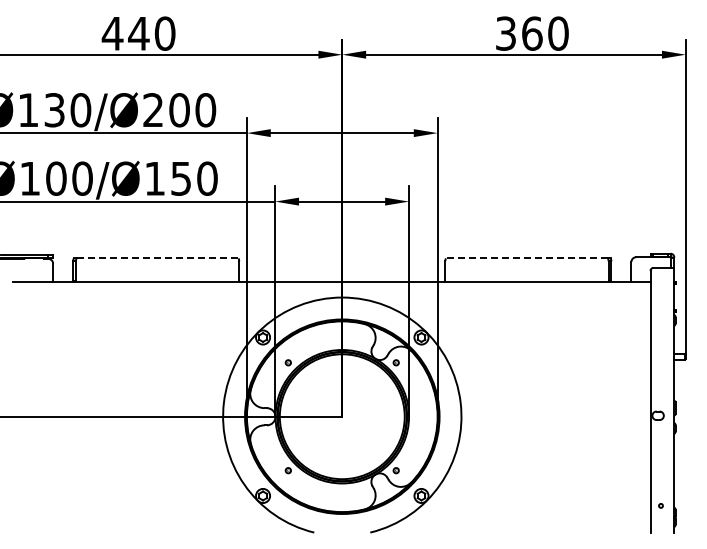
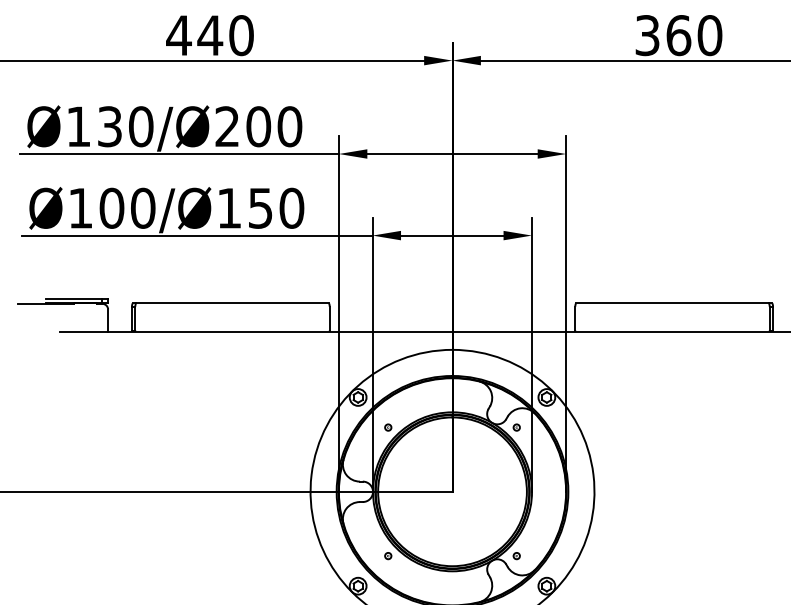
line: (157, 258) -> (232, 303), dashed -> solid
line: (526, 258) -> (671, 303), dashed -> solid

